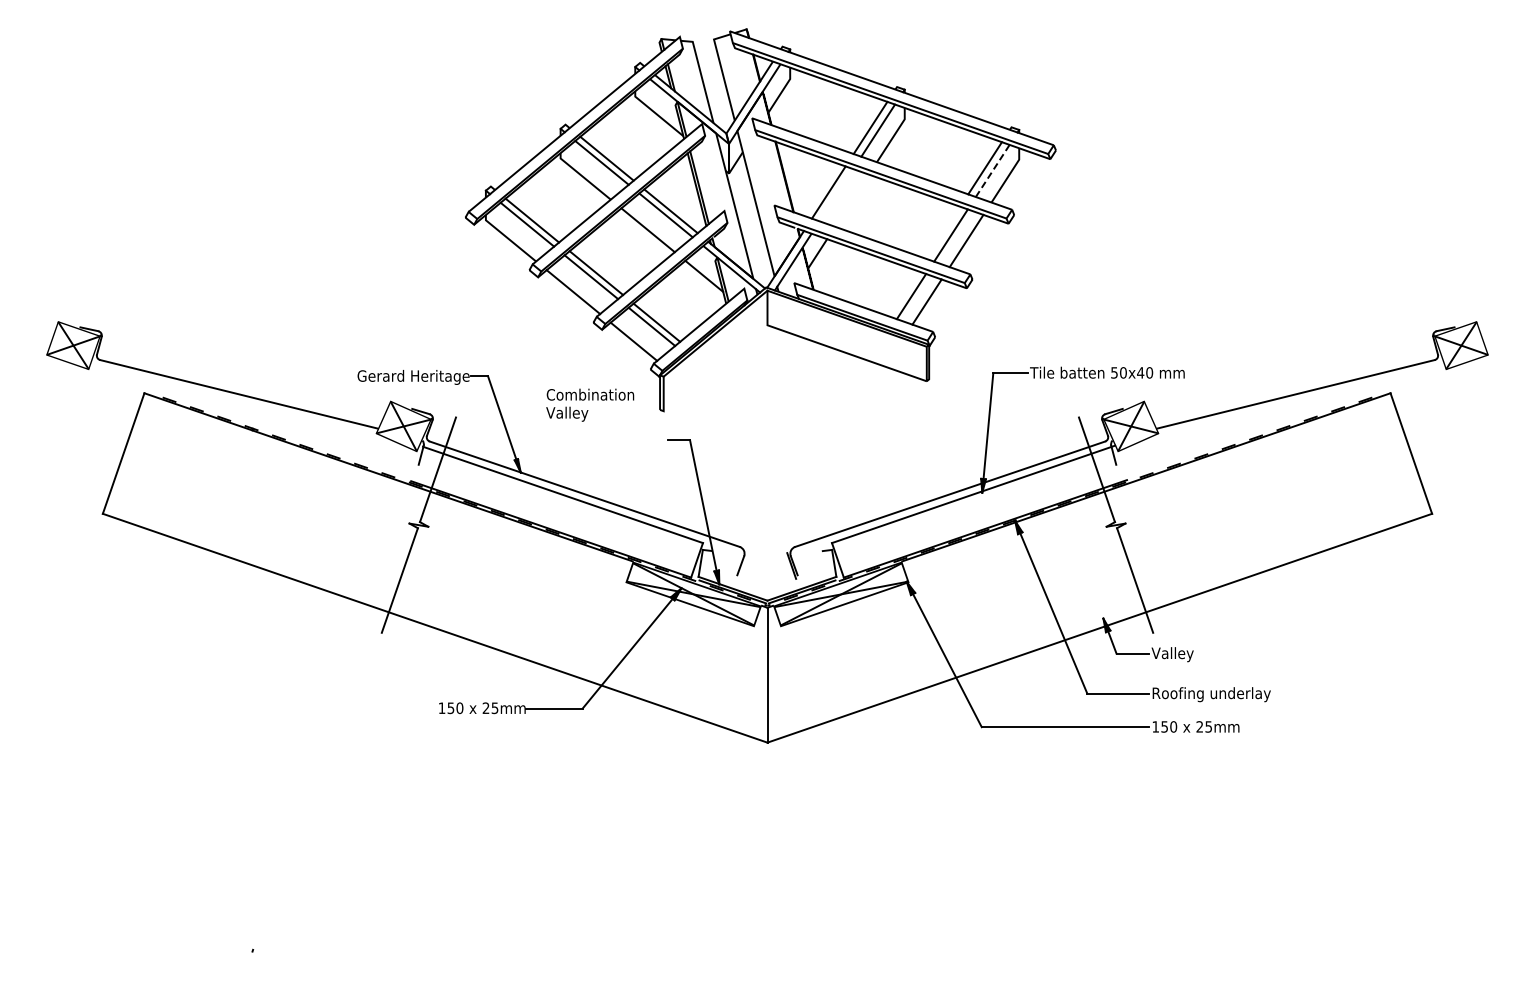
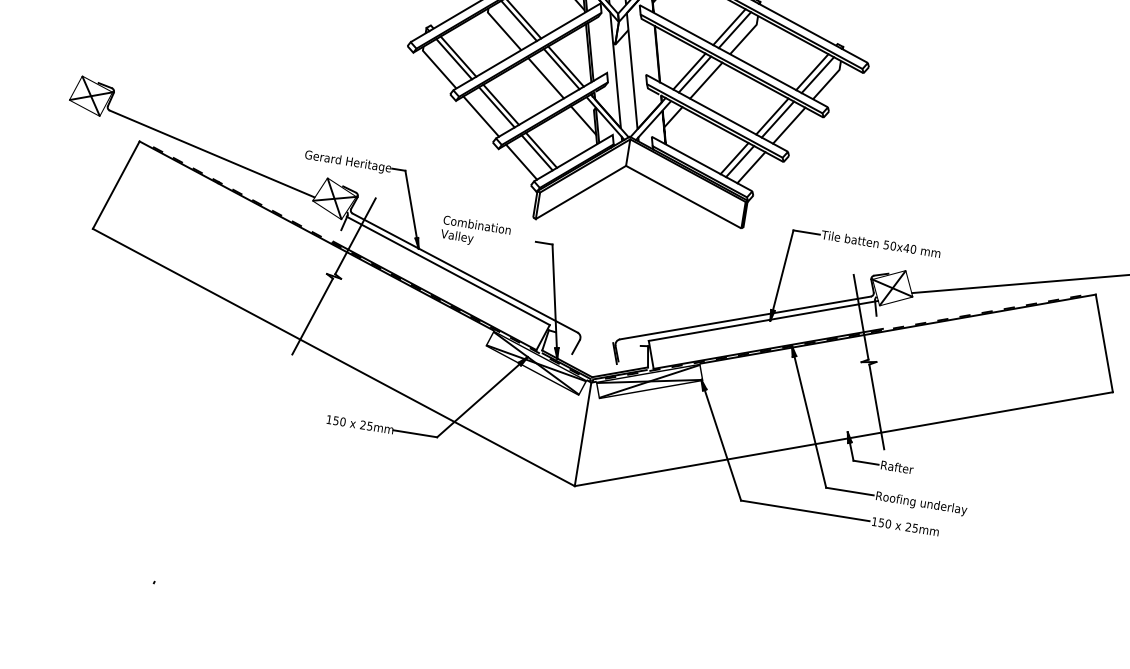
line: (992, 170) -> (817, 74), dashed -> solid
line: (836, 195) -> (694, 74), added
line: (851, 200) -> (705, 80), added
line: (943, 232) -> (772, 116), added
line: (903, 293) -> (734, 158), added
line: (715, 368) -> (580, 192), added
text: (590, 404) -> (476, 232), moved
text: (1172, 654) -> (896, 468), Valley -> Rafter

